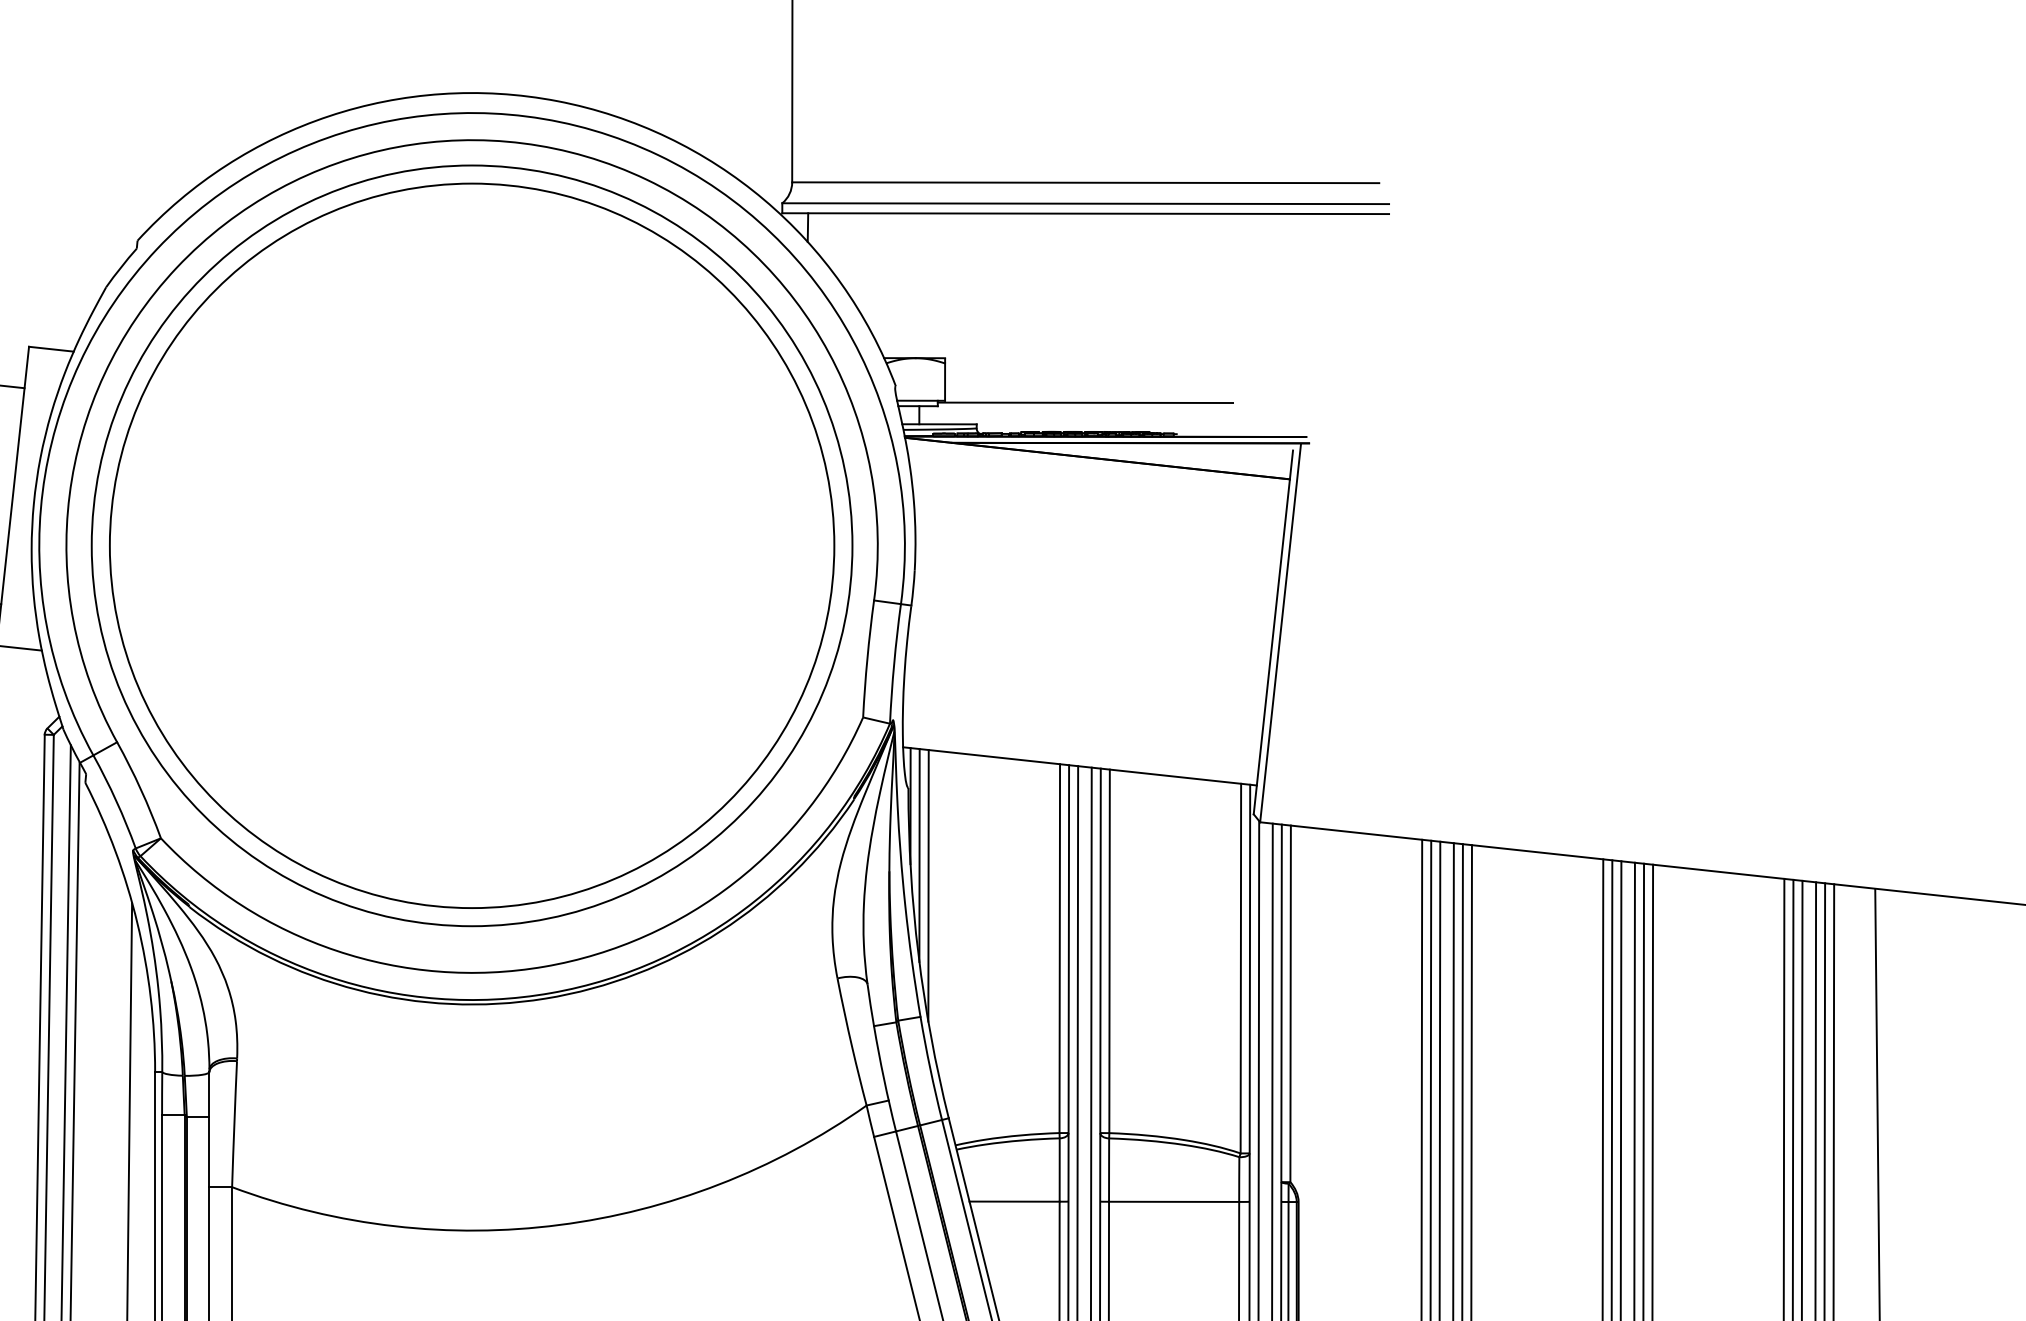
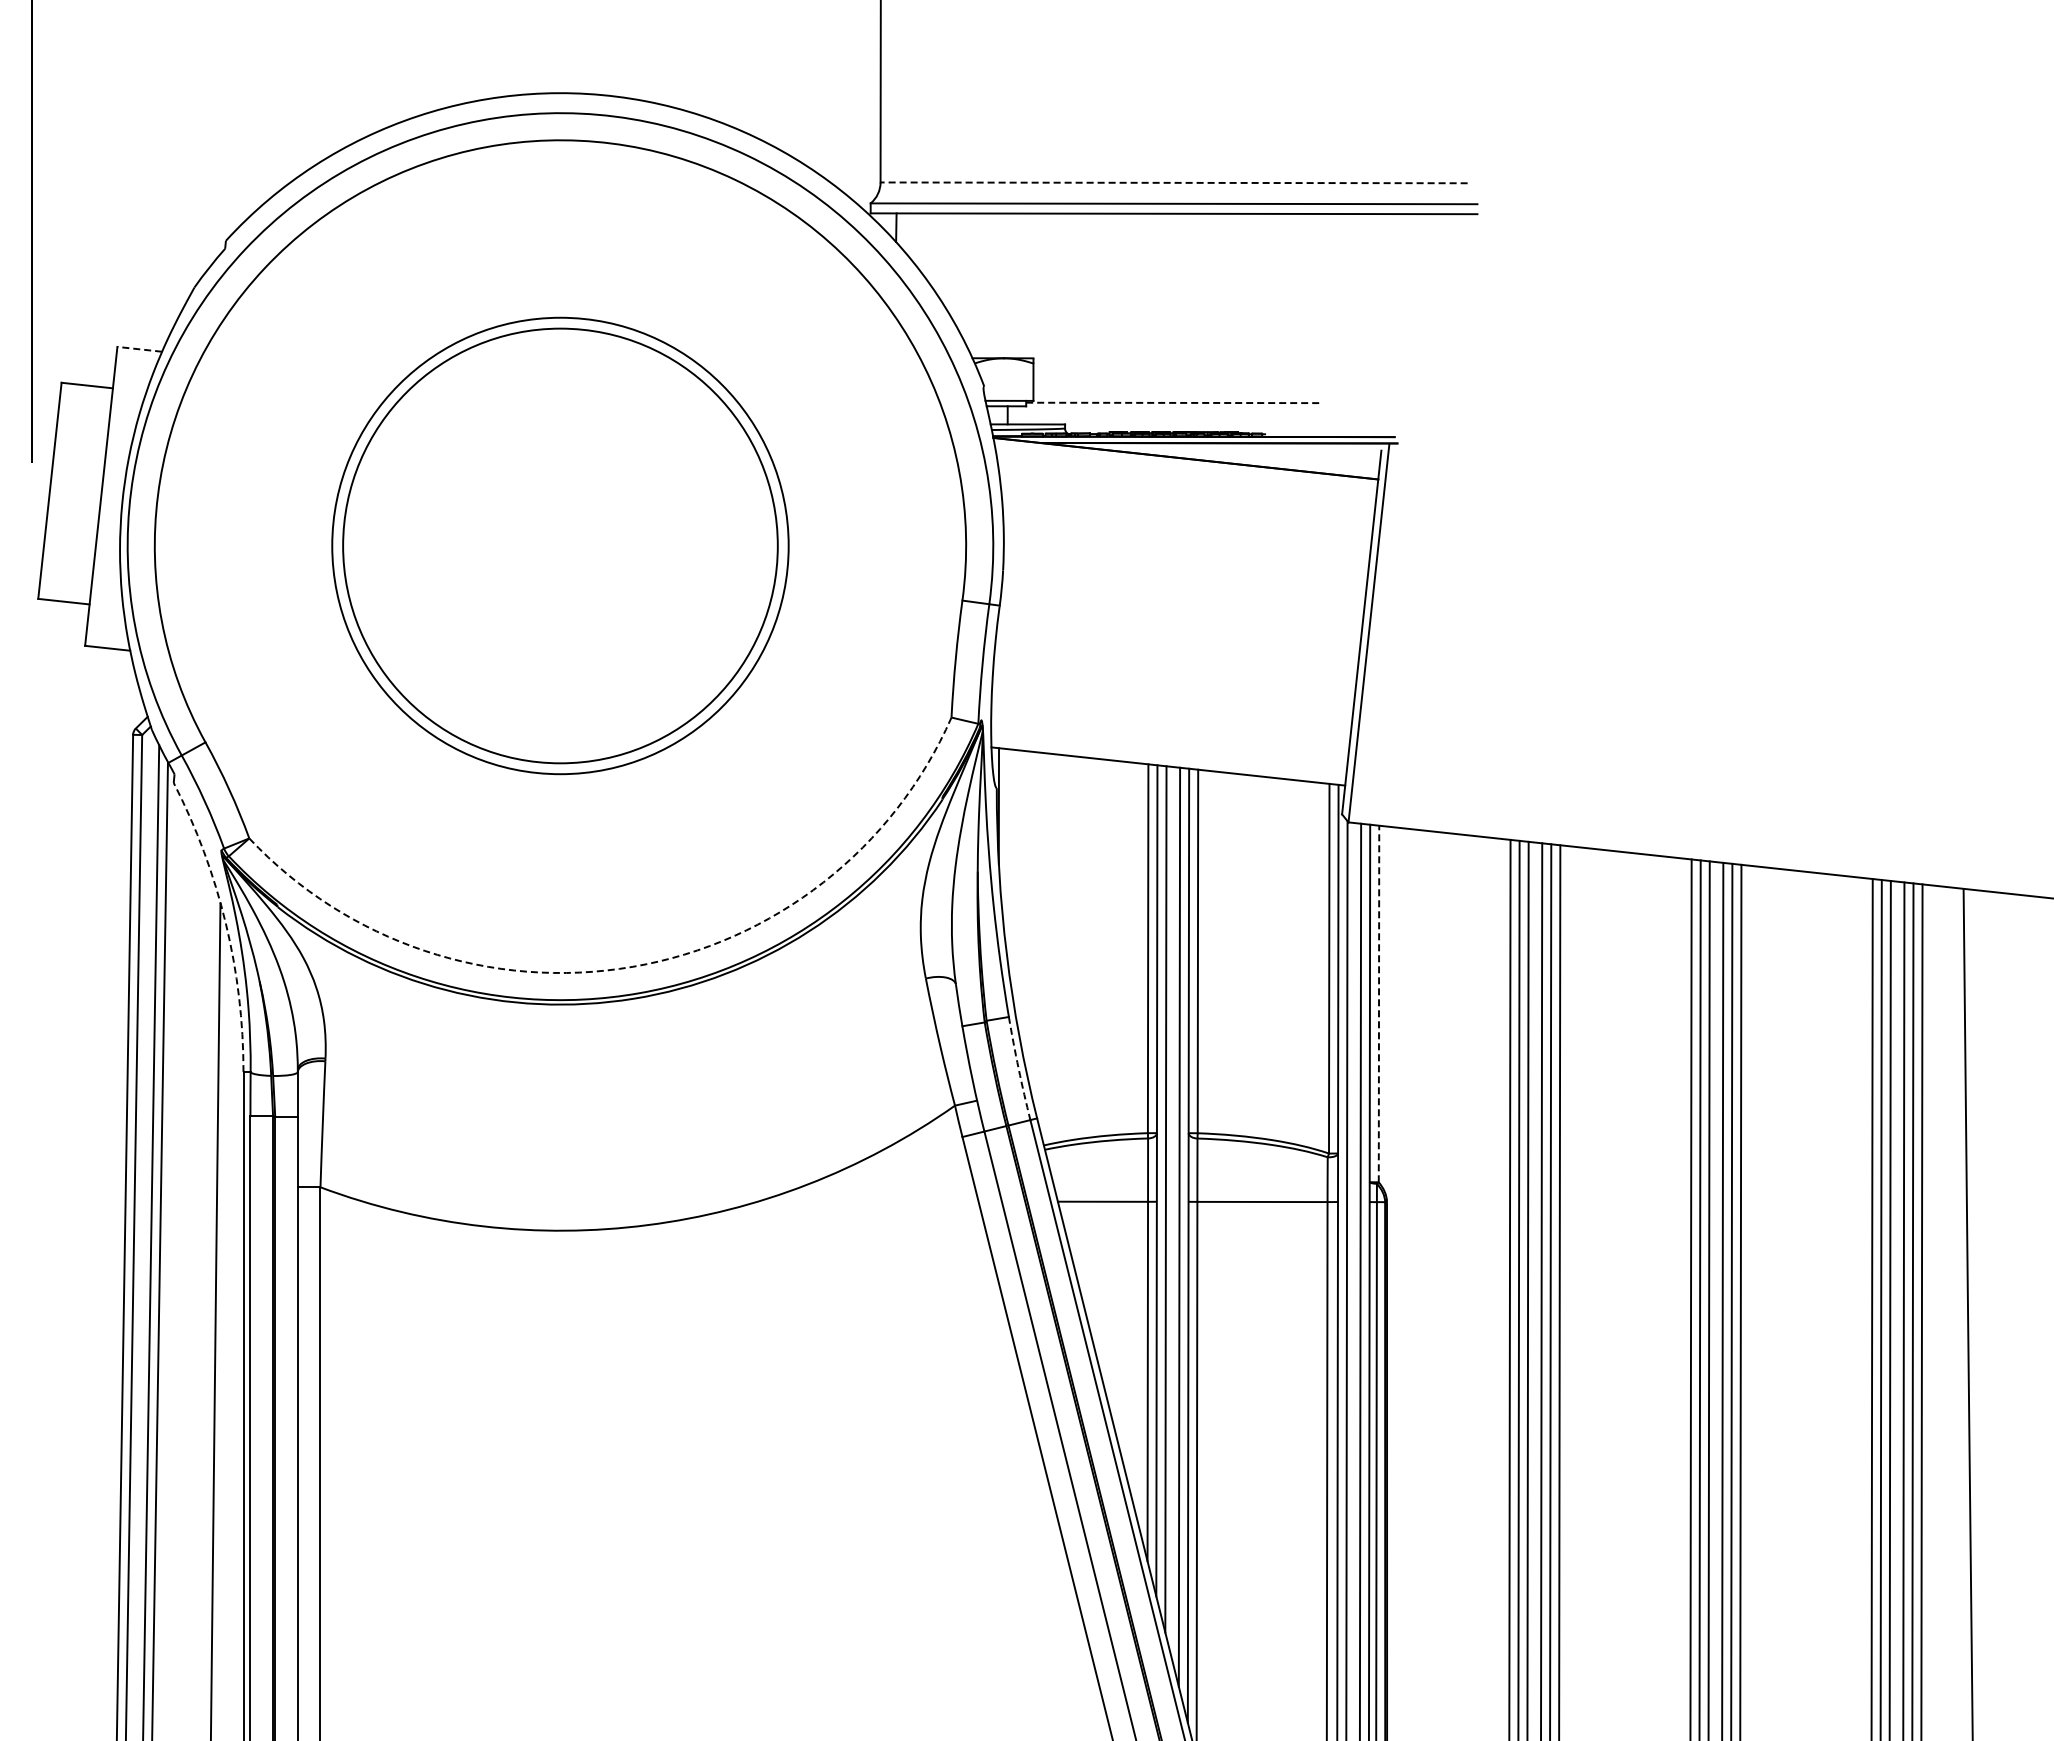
line: (1086, 182) -> (1174, 182), solid -> dashed
line: (51, 349) -> (139, 349), solid -> dashed
line: (1085, 402) -> (1173, 402), solid -> dashed
circle: (472, 545) -> (560, 545), size x0.6
circle: (472, 545) -> (560, 545), size x0.6
line: (919, 855) -> (1007, 855), removed
line: (928, 885) -> (1016, 885), removed
arc: (137, 923) -> (225, 923), solid -> dashed
arc: (544, 966) -> (632, 966), solid -> dashed
line: (1291, 1003) -> (1379, 1003), solid -> dashed
arc: (930, 1068) -> (1018, 1068), solid -> dashed

